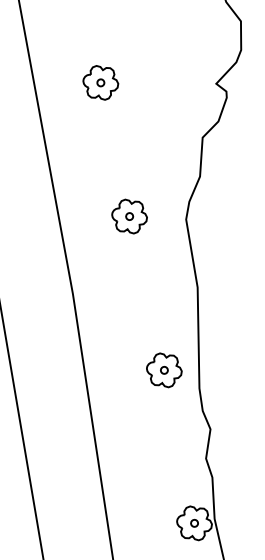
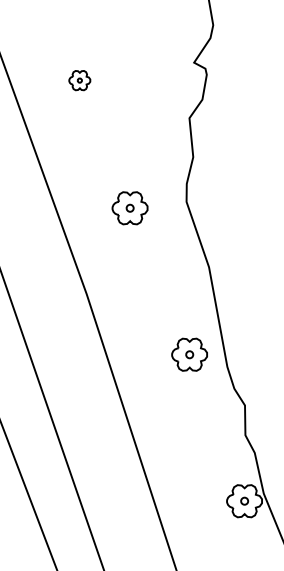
part: (100, 82) -> (79, 80), size x0.6

